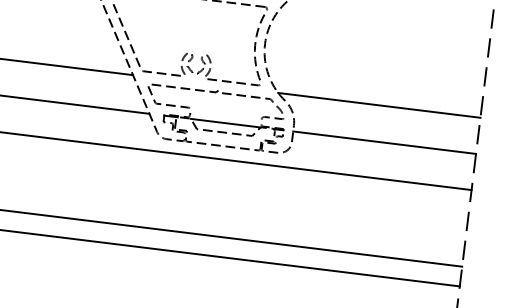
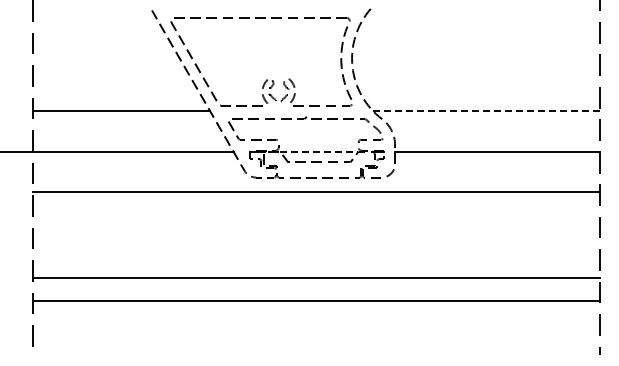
line: (379, 105) -> (486, 111), solid -> dashed
line: (225, 122) -> (319, 151), solid -> dashed

